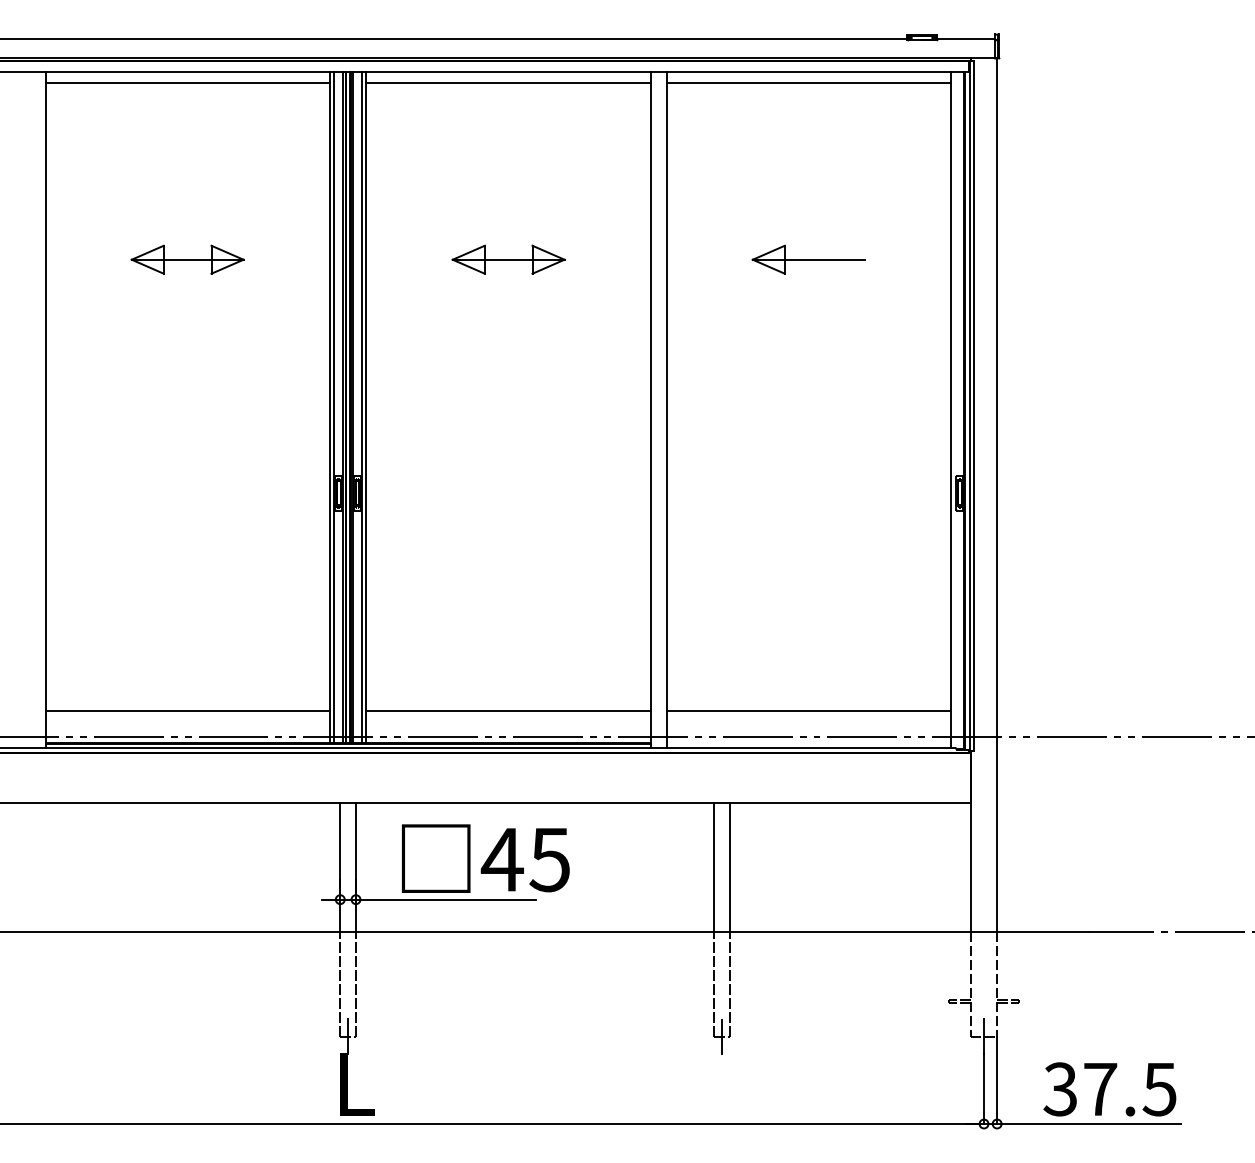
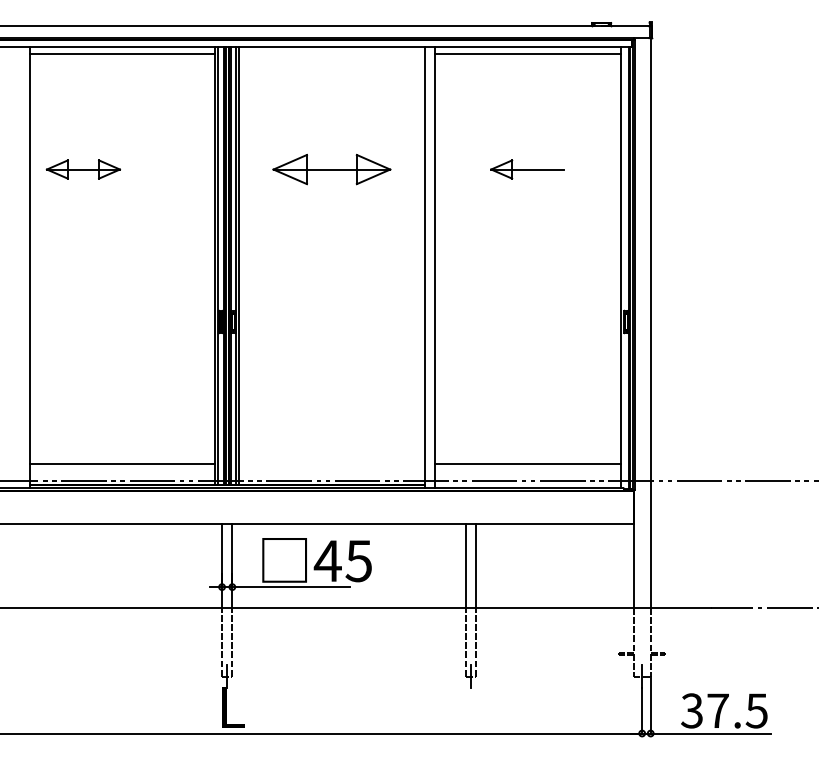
line: (507, 83) -> (331, 54), removed
part: (186, 259) -> (82, 169), moved
part: (507, 259) -> (331, 169), size x1.6
line: (507, 710) -> (331, 463), removed

